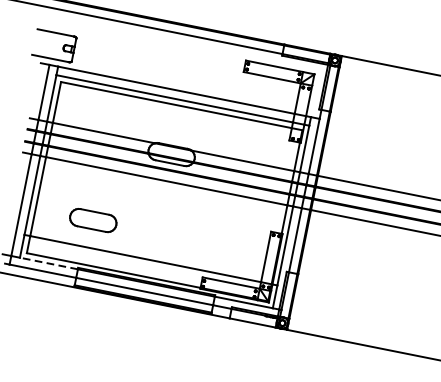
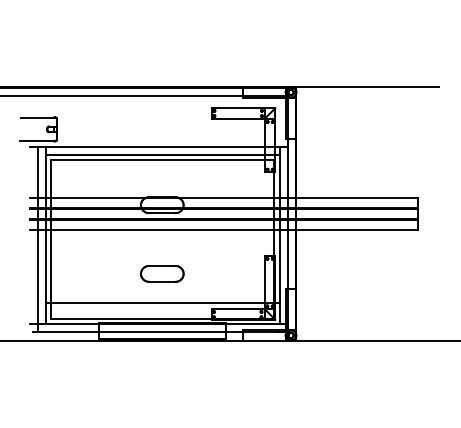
part: (93, 220) -> (162, 273), moved
line: (48, 263) -> (72, 324), dashed -> solid

